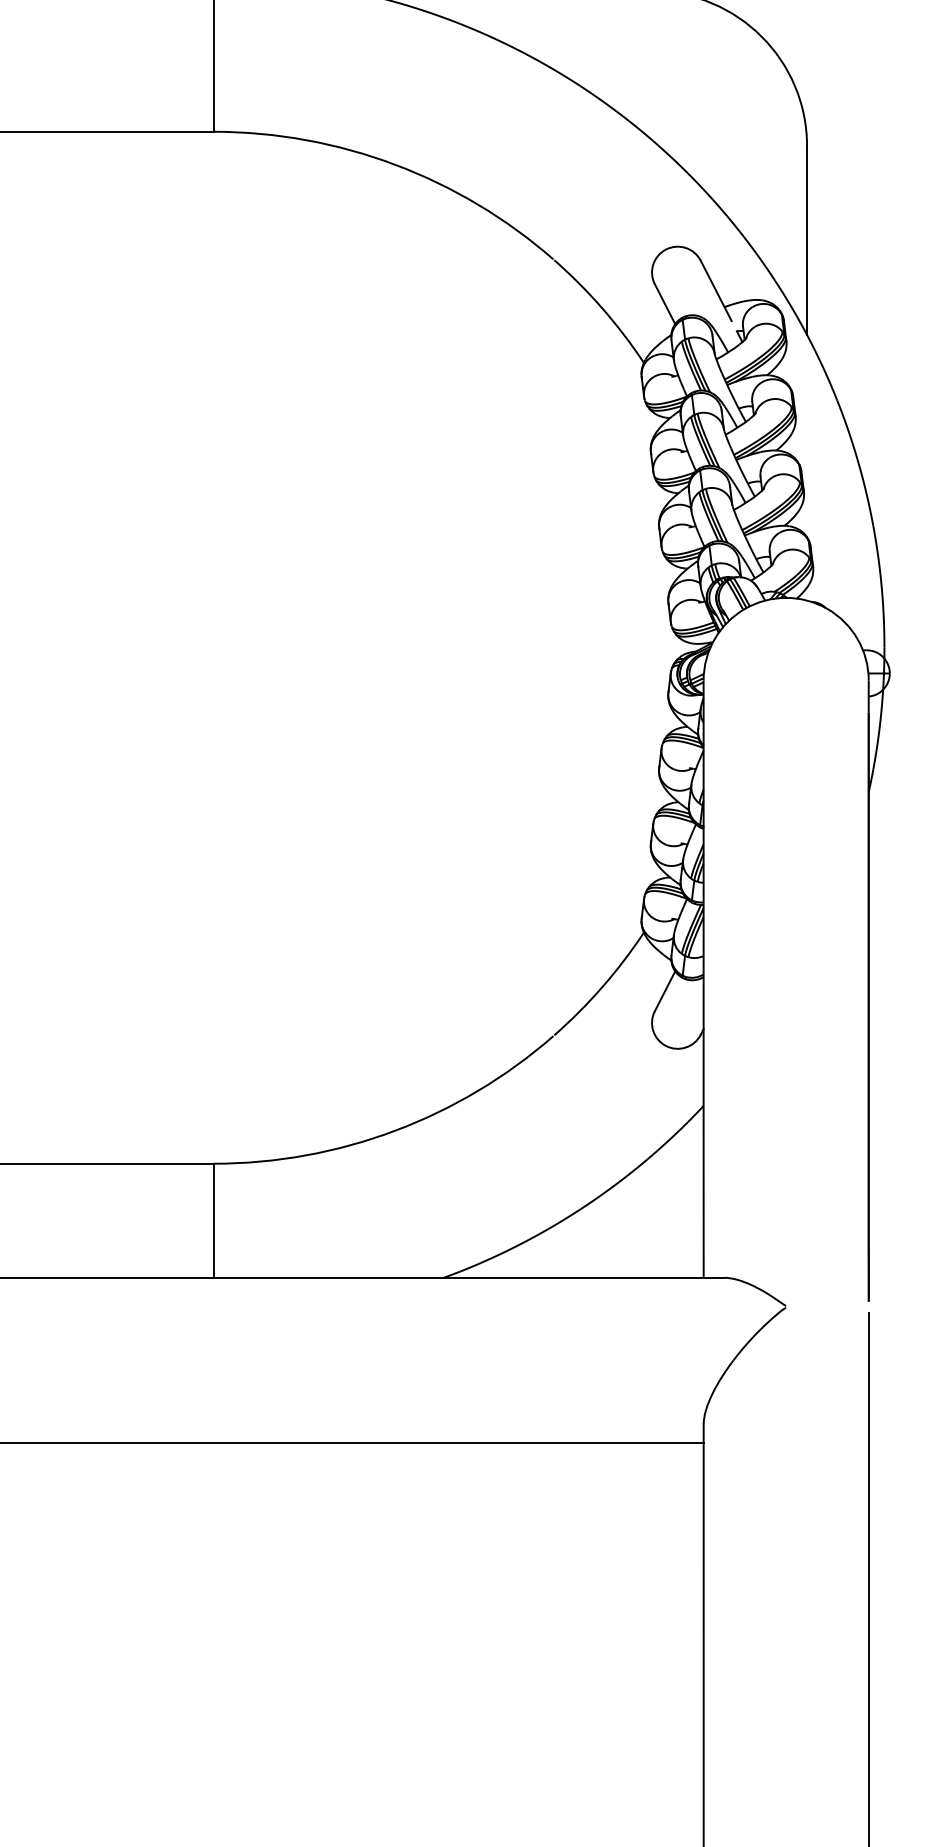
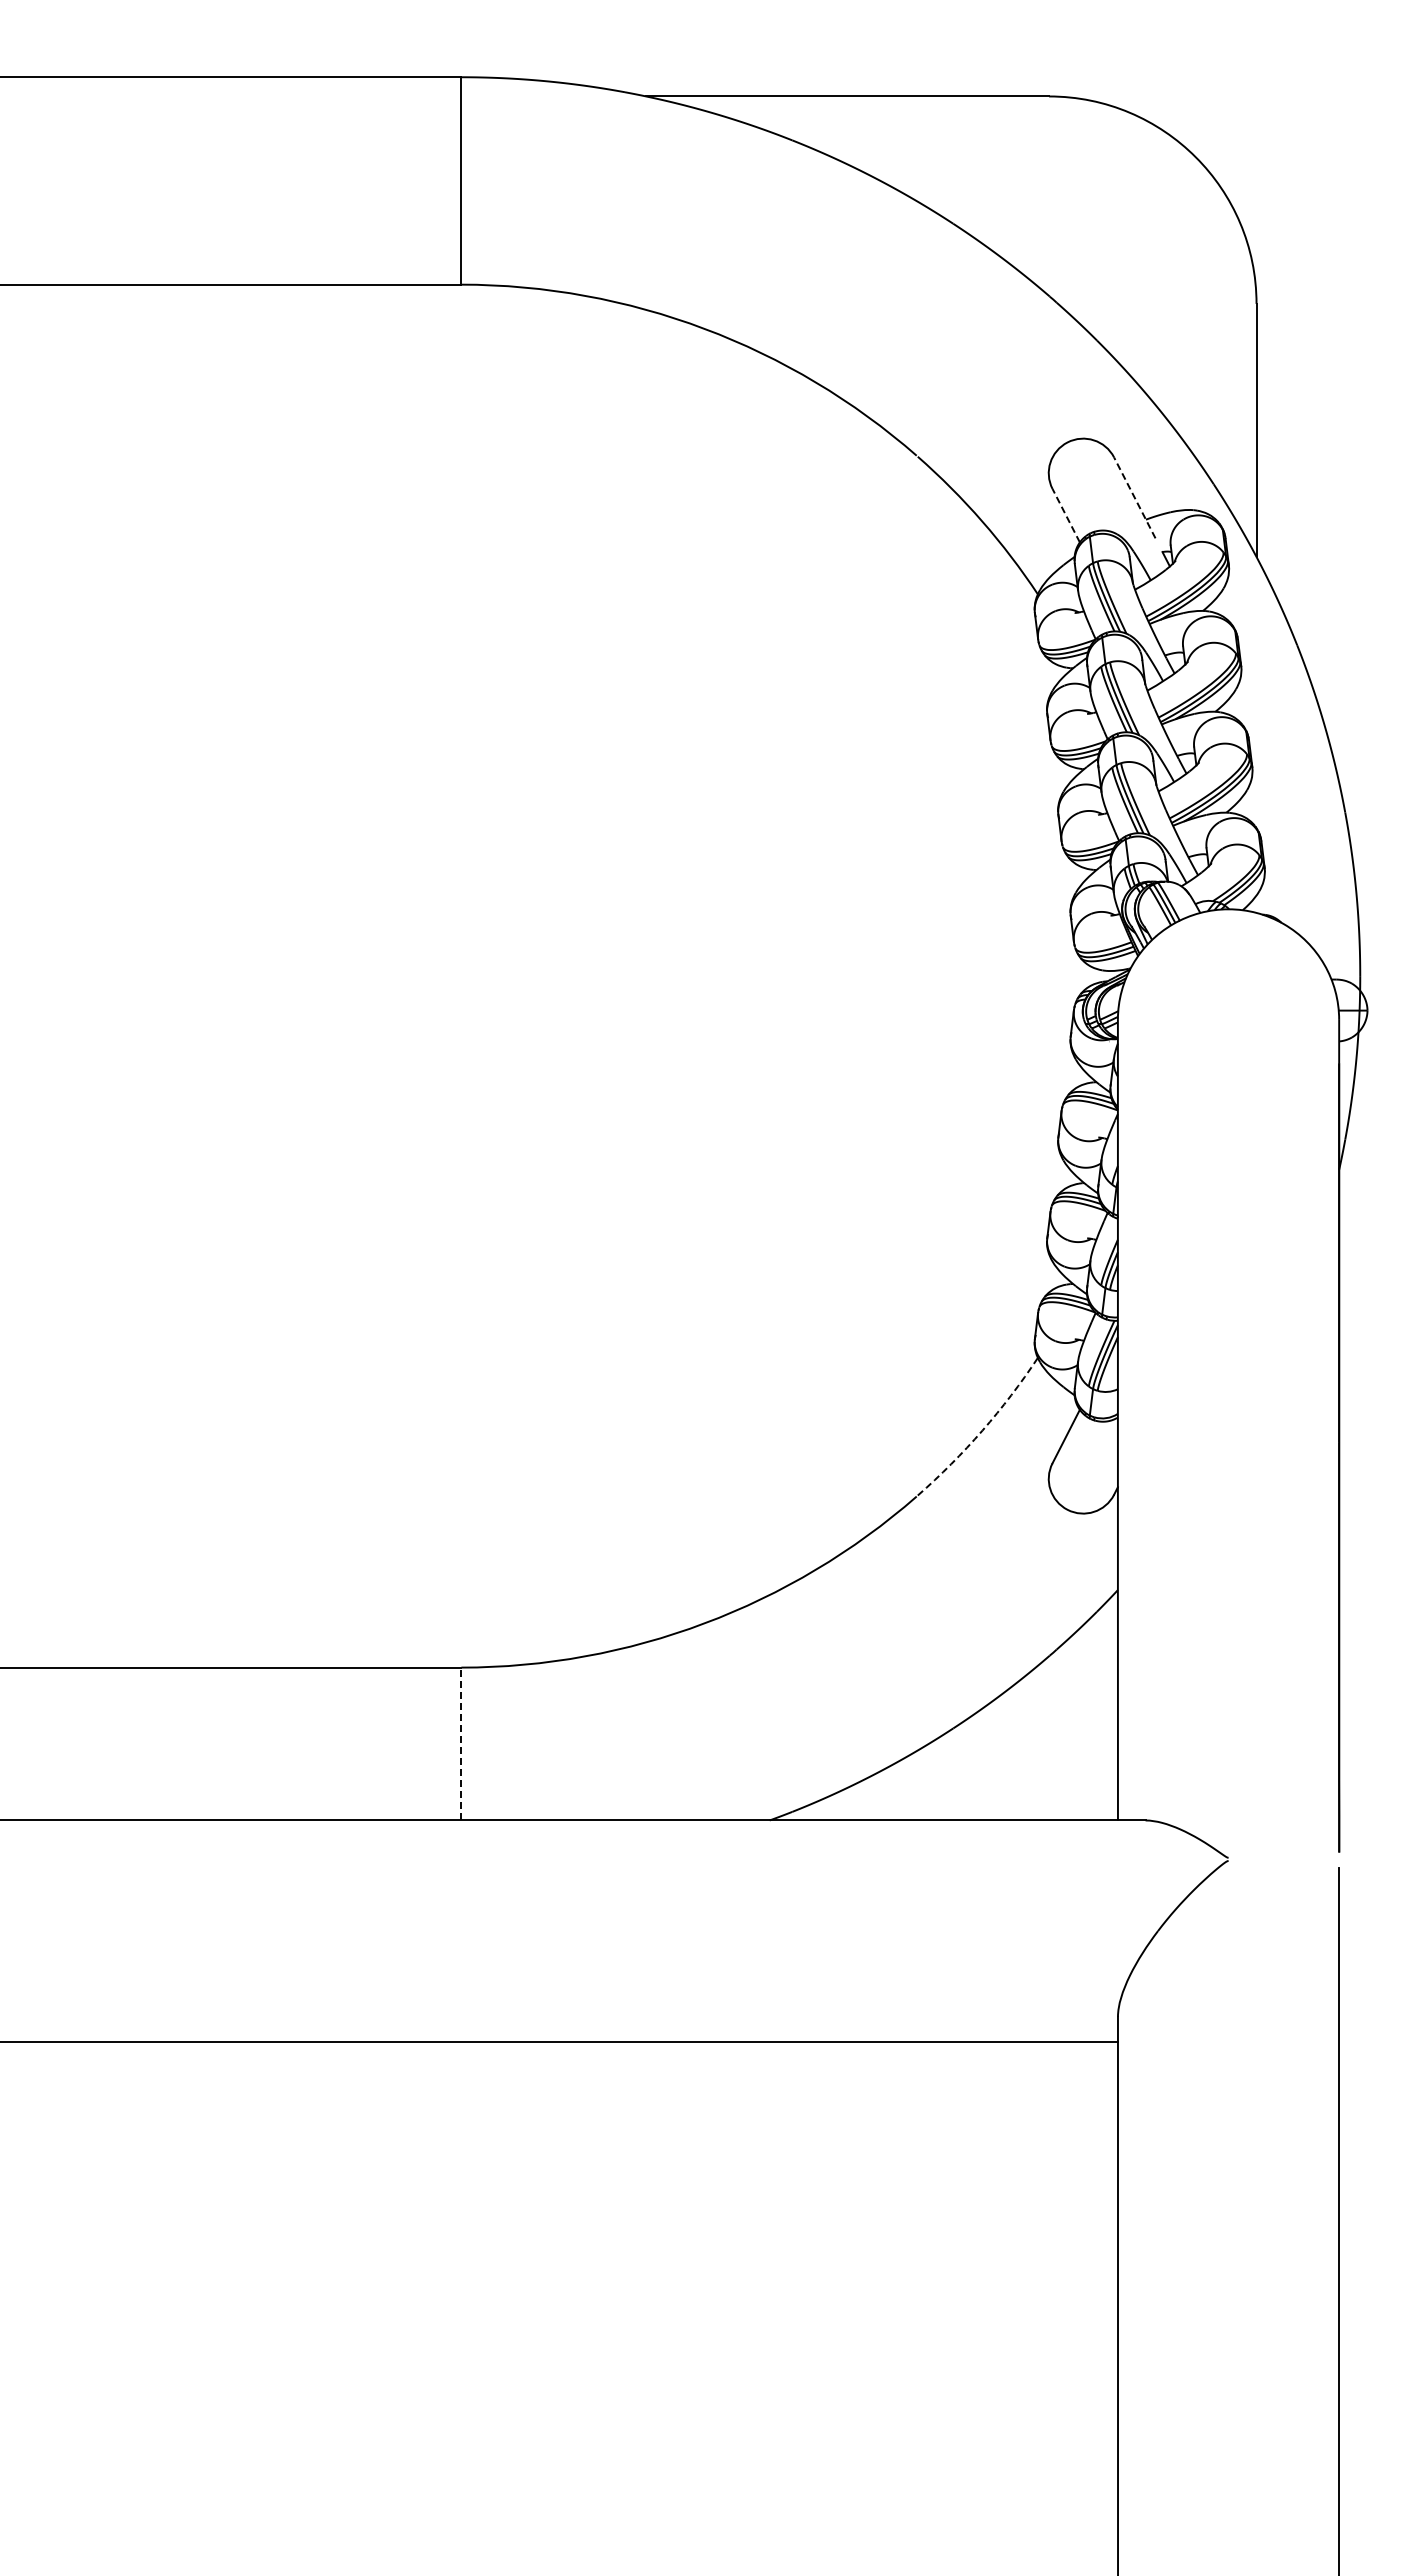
line: (715, 290) -> (1134, 497), solid -> dashed
line: (665, 304) -> (1066, 515), solid -> dashed
arc: (602, 986) -> (982, 1430), solid -> dashed
line: (213, 1220) -> (461, 1743), solid -> dashed

